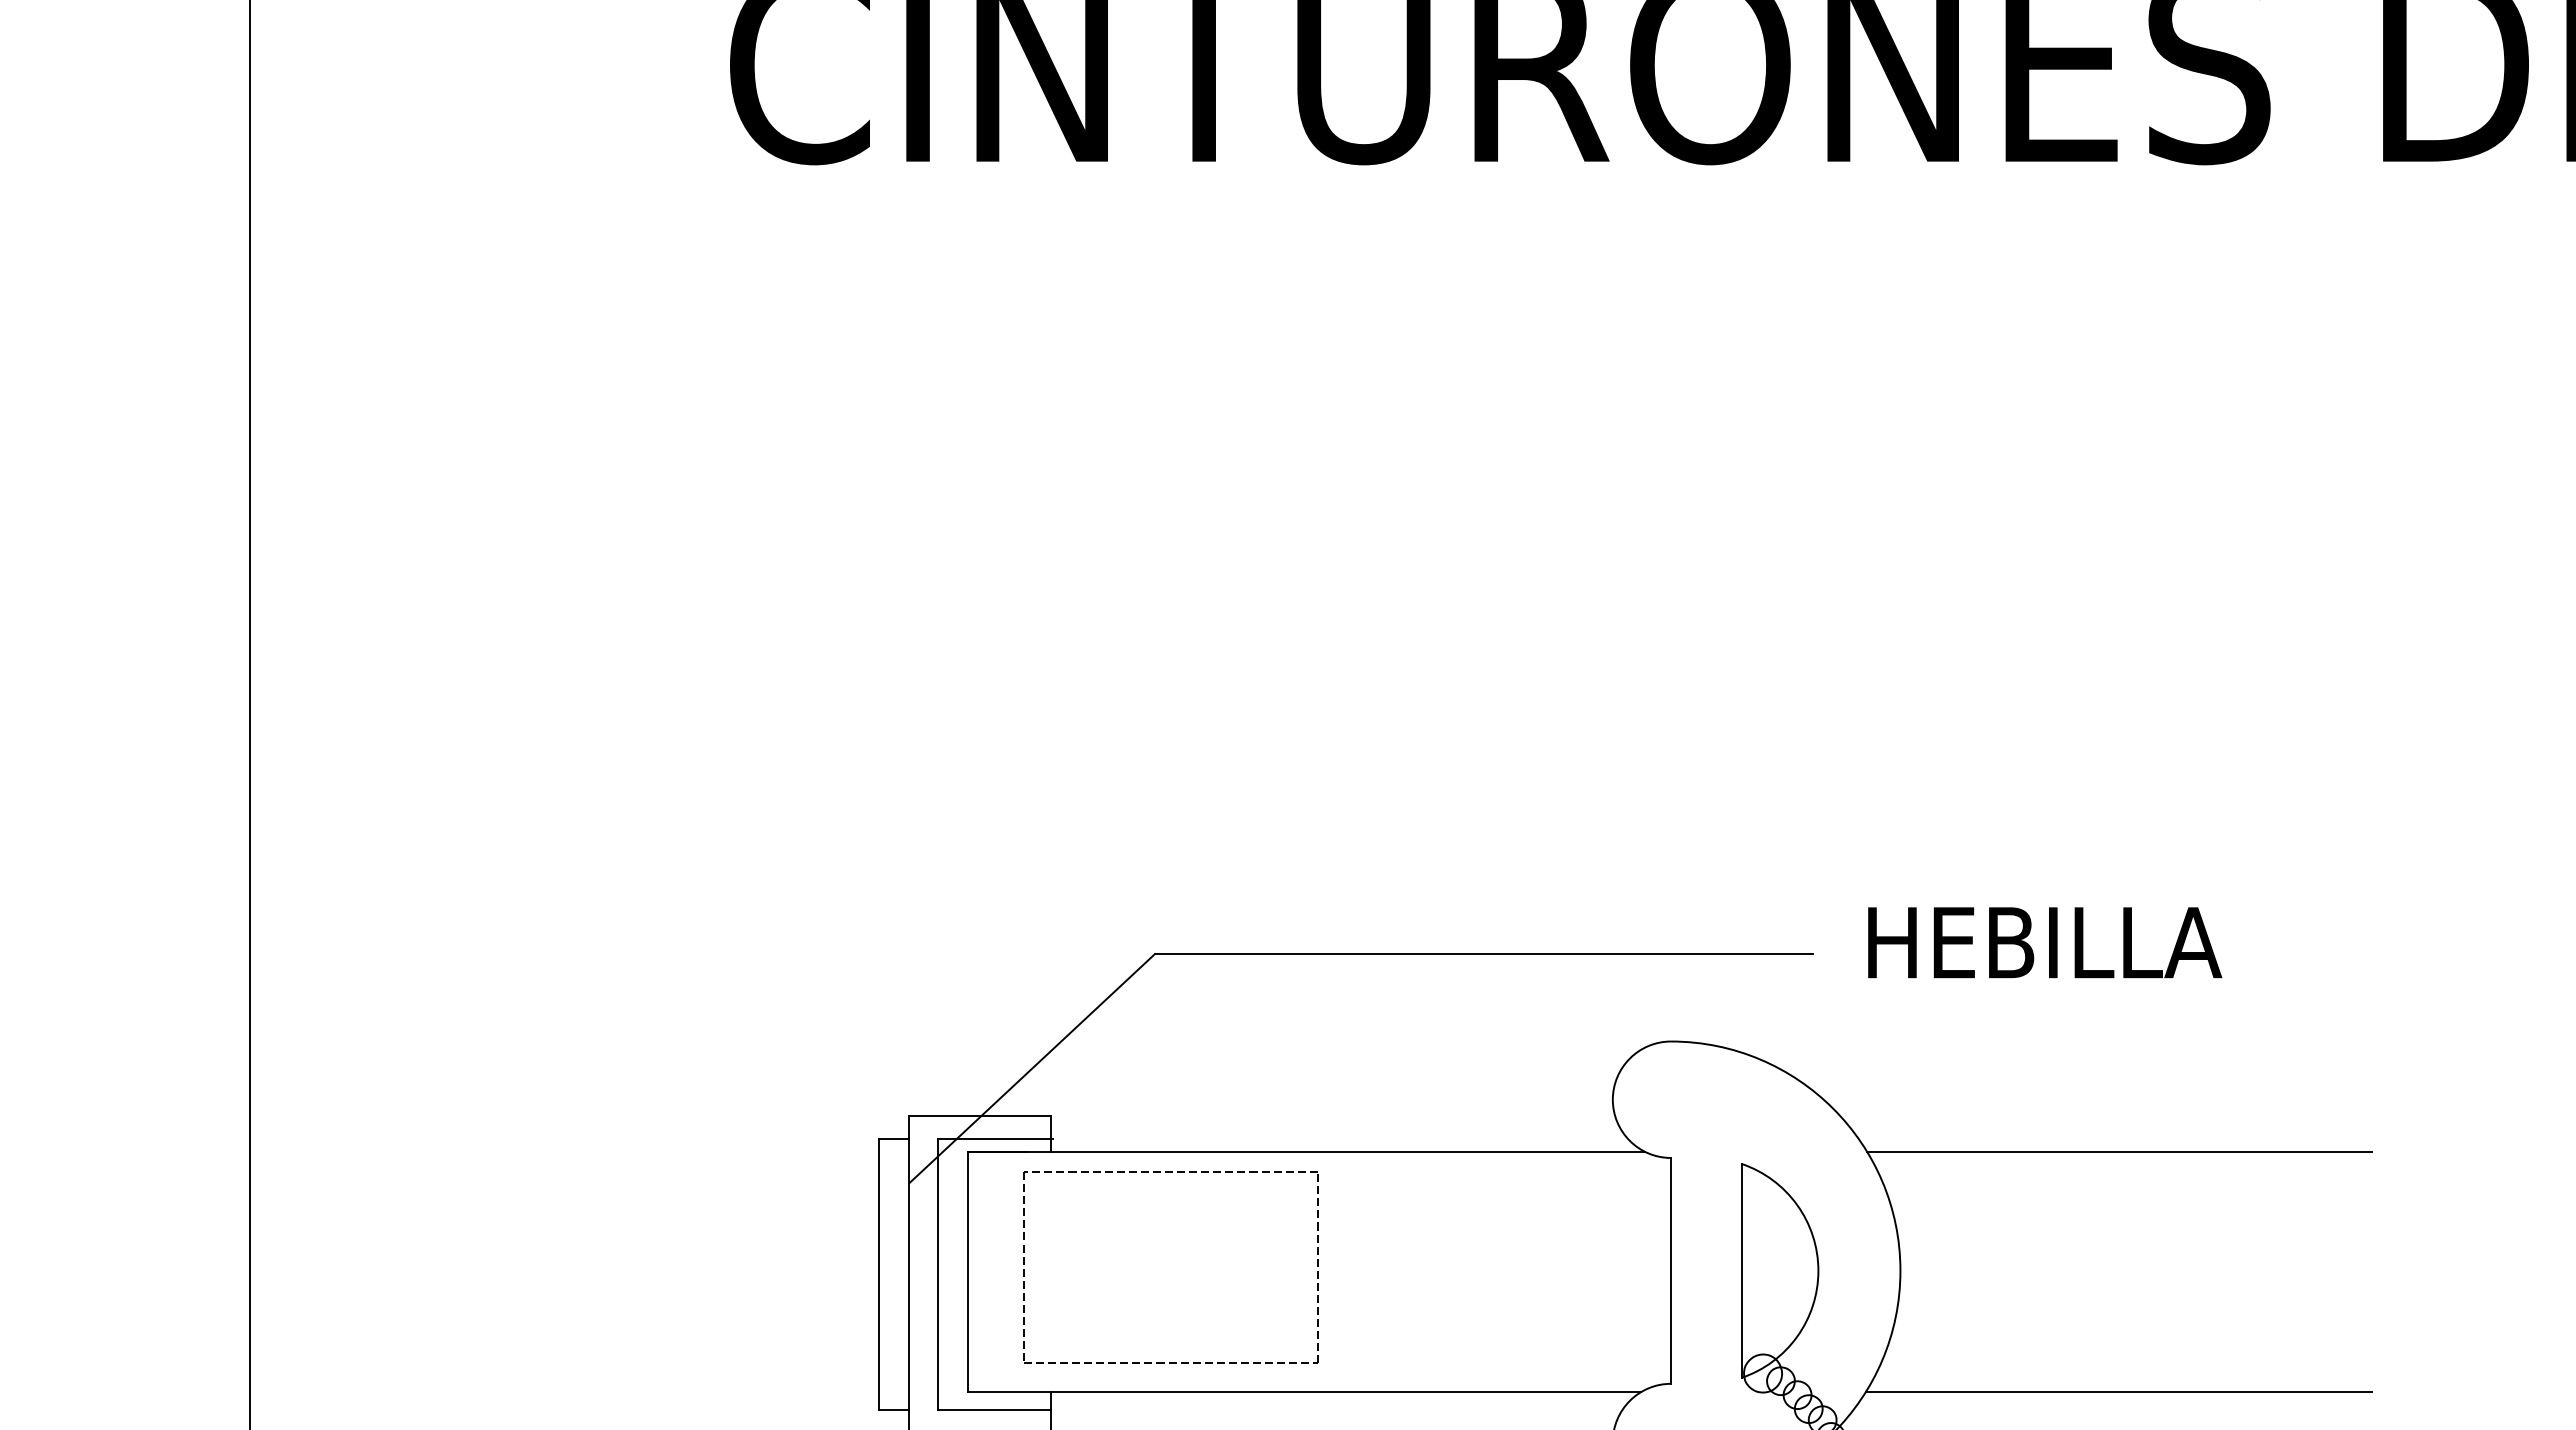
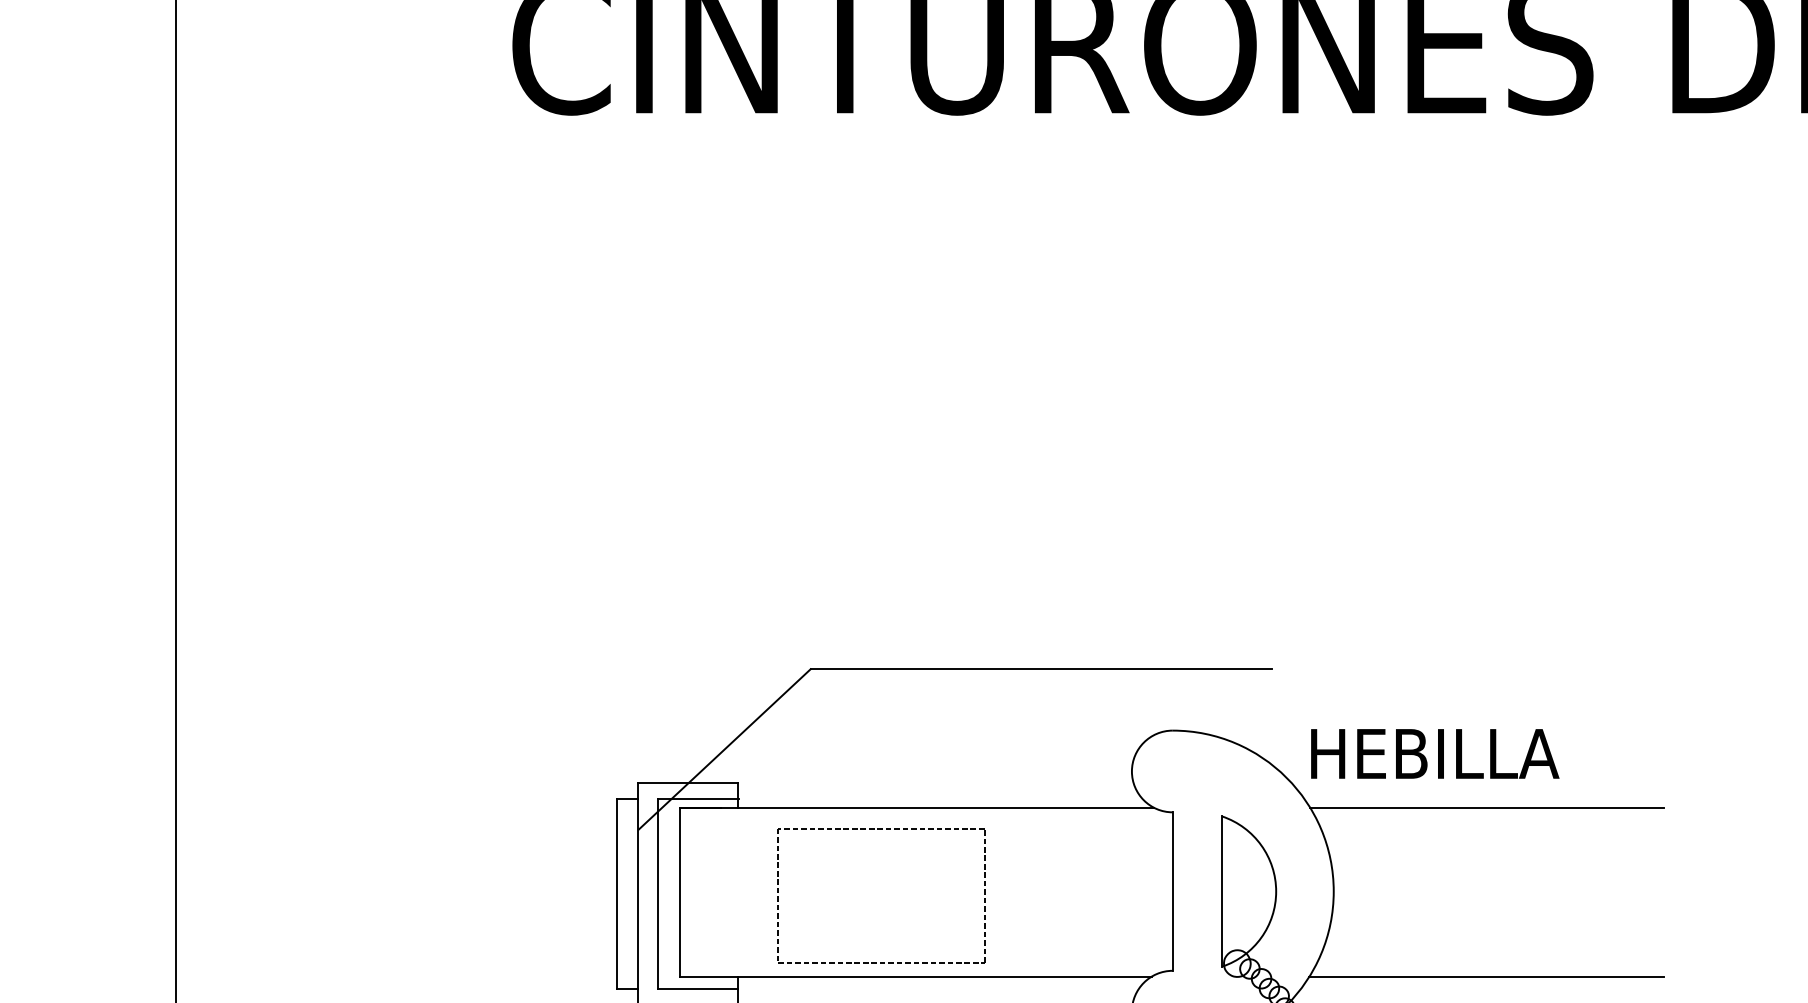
text: (2045, 942) -> (1435, 753), moved
part: (1170, 1172) -> (881, 828), moved

